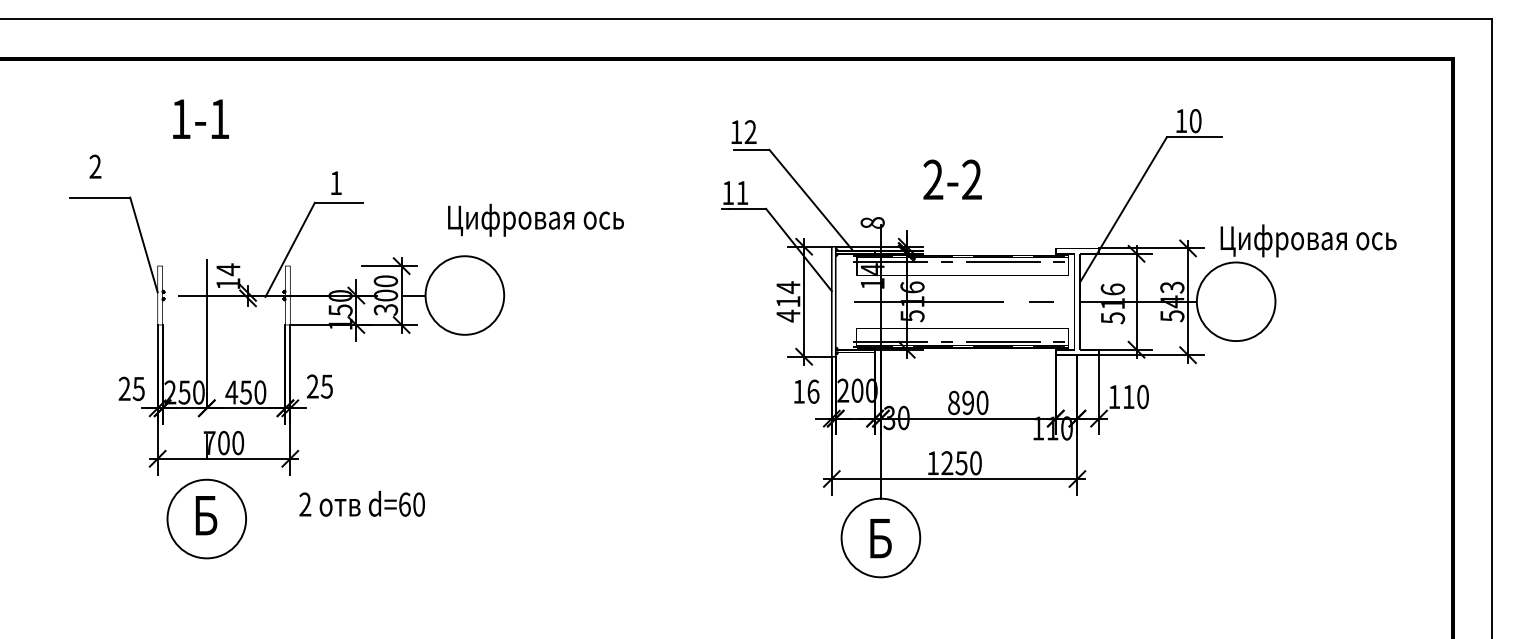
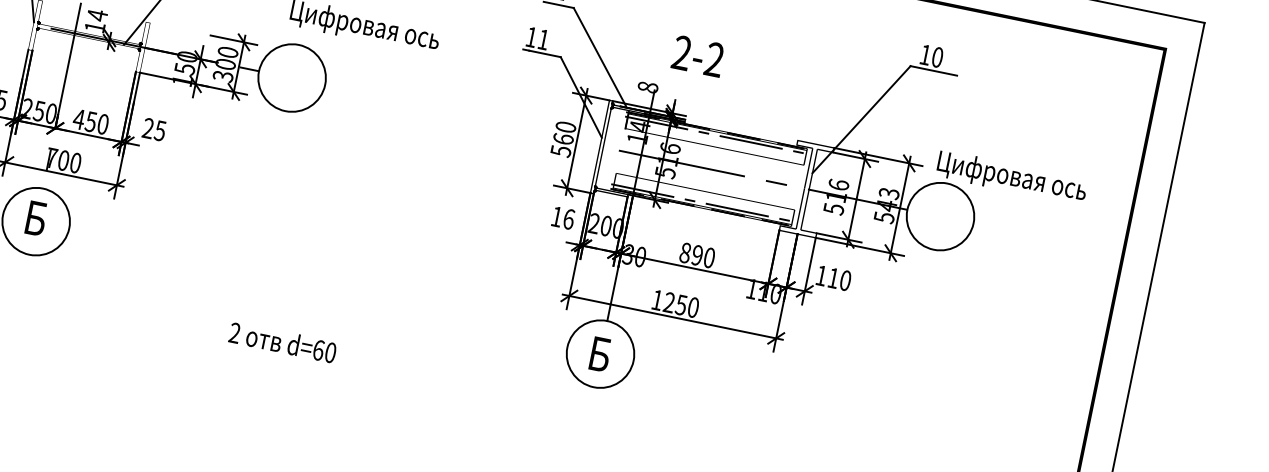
text: (952, 179) -> (698, 56), moved
text: (788, 301) -> (563, 139), 414 -> 560
text: (361, 503) -> (282, 341), moved

